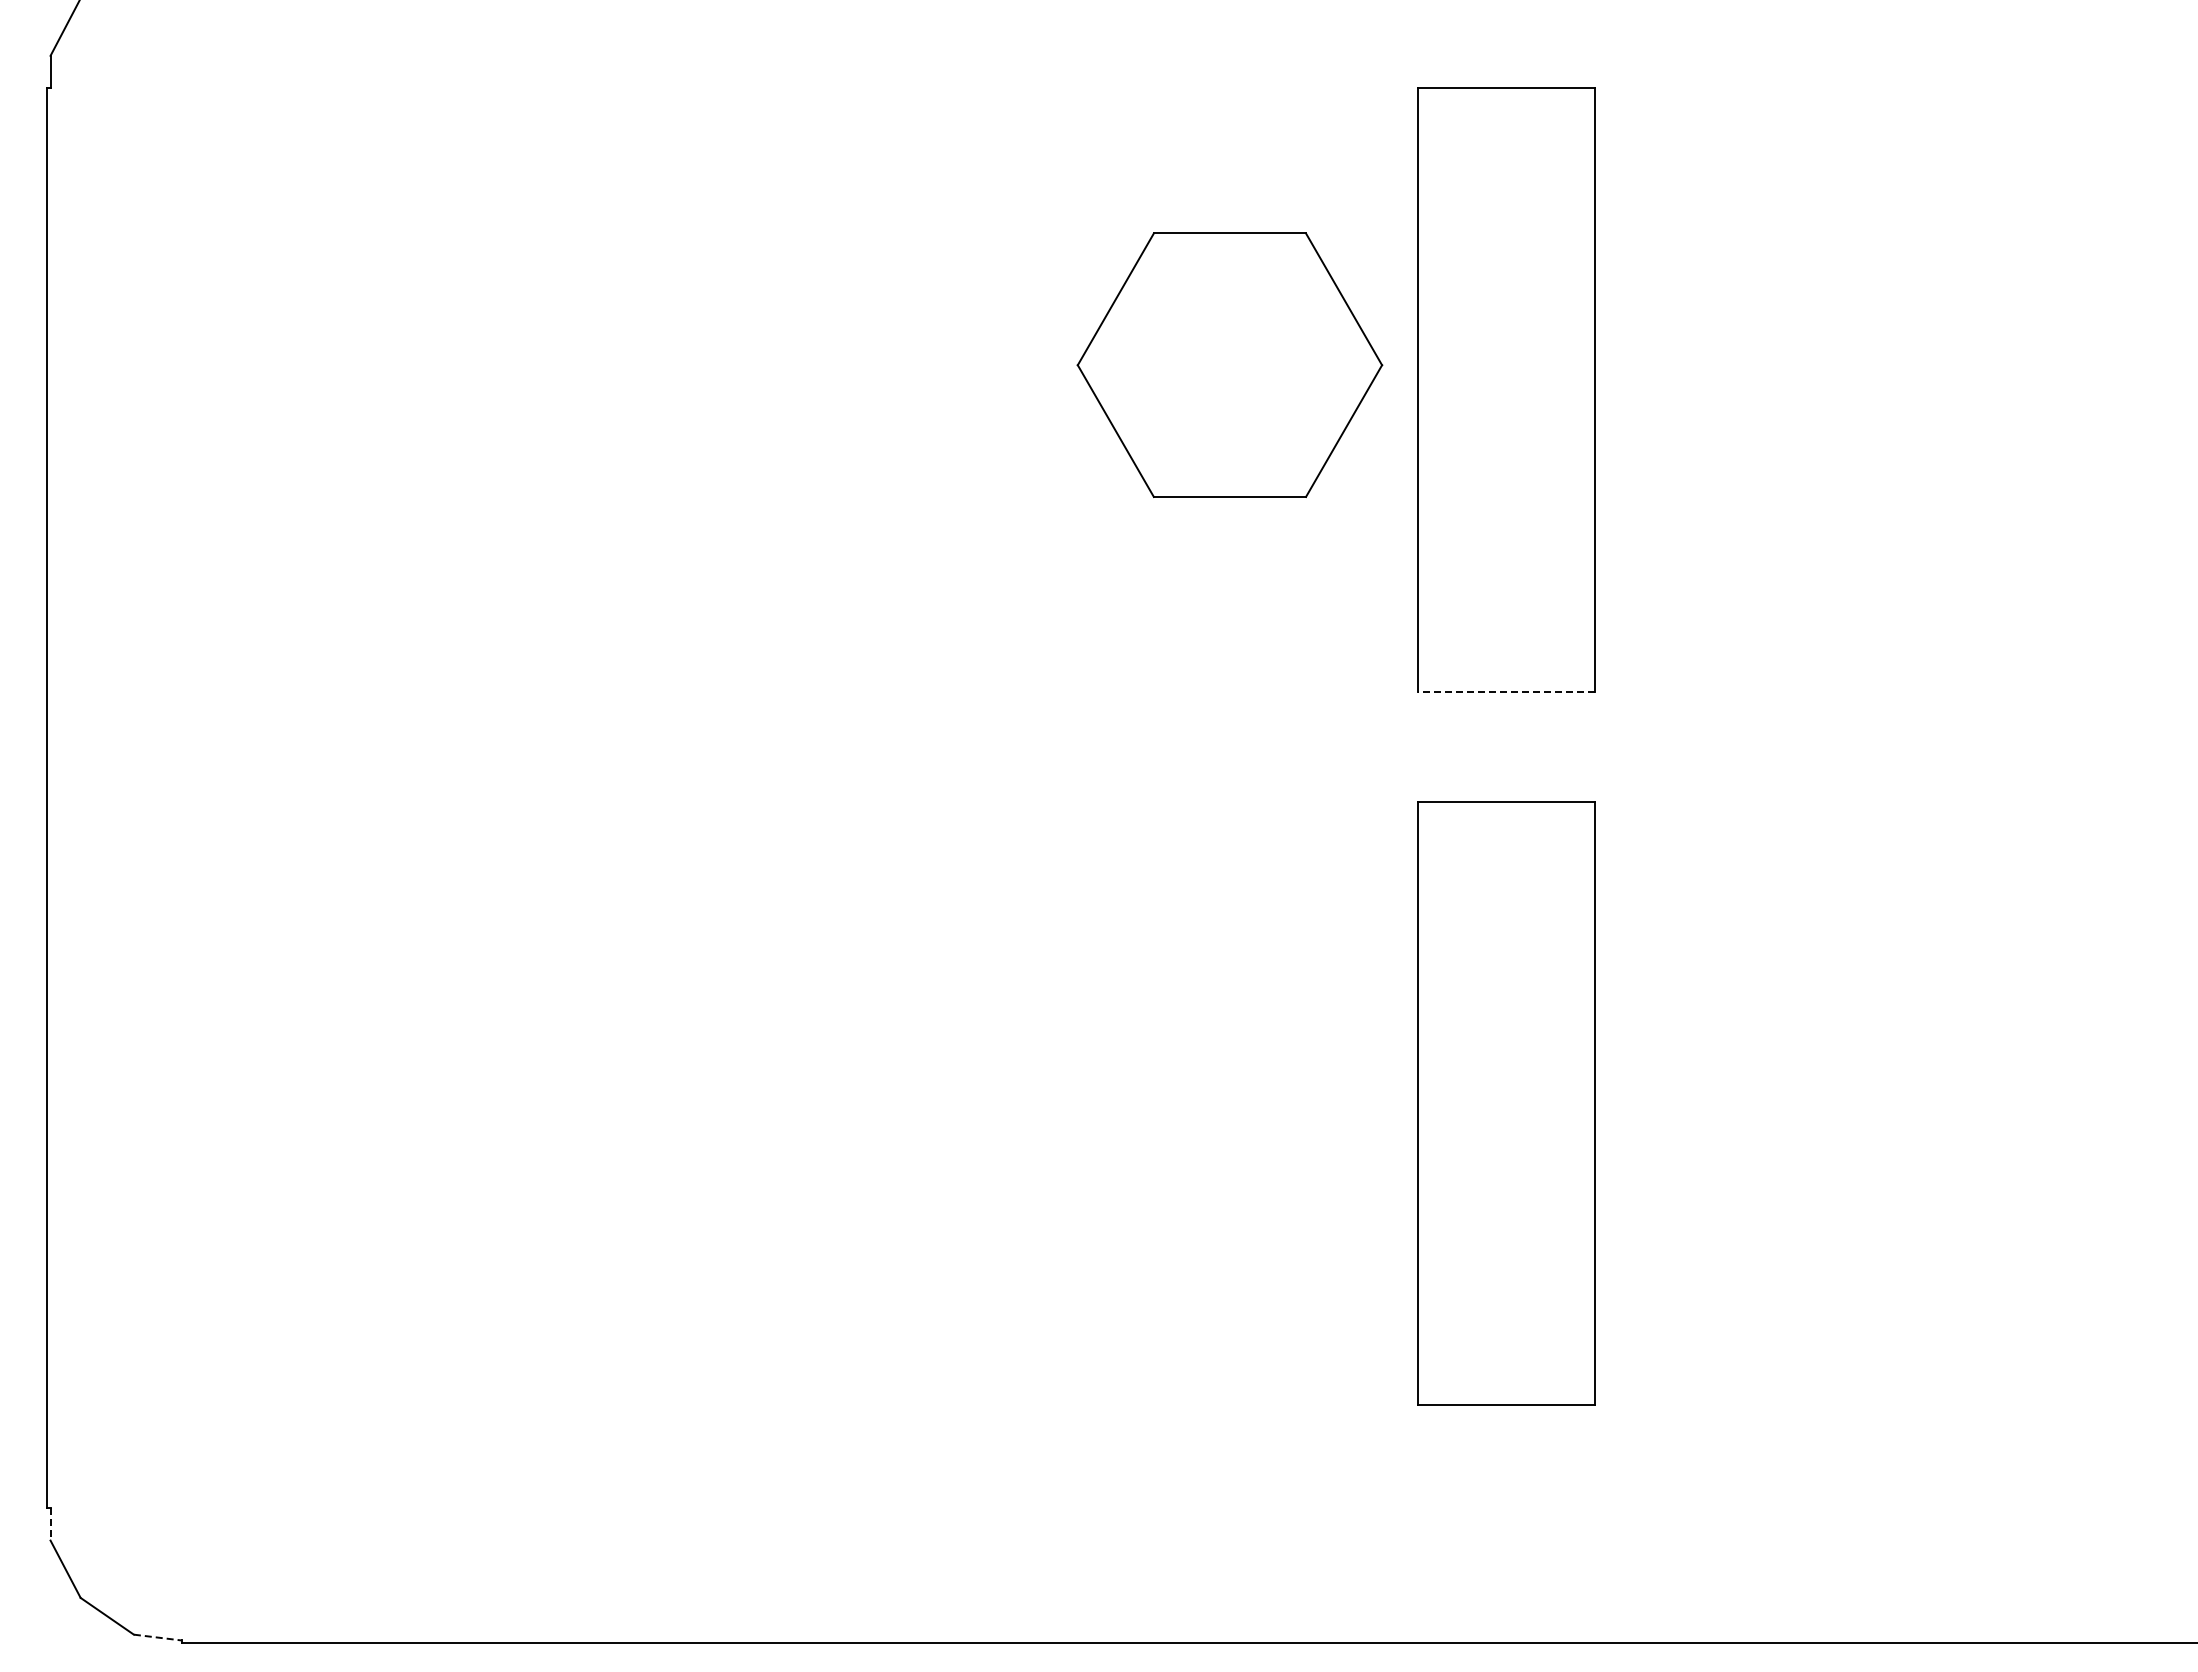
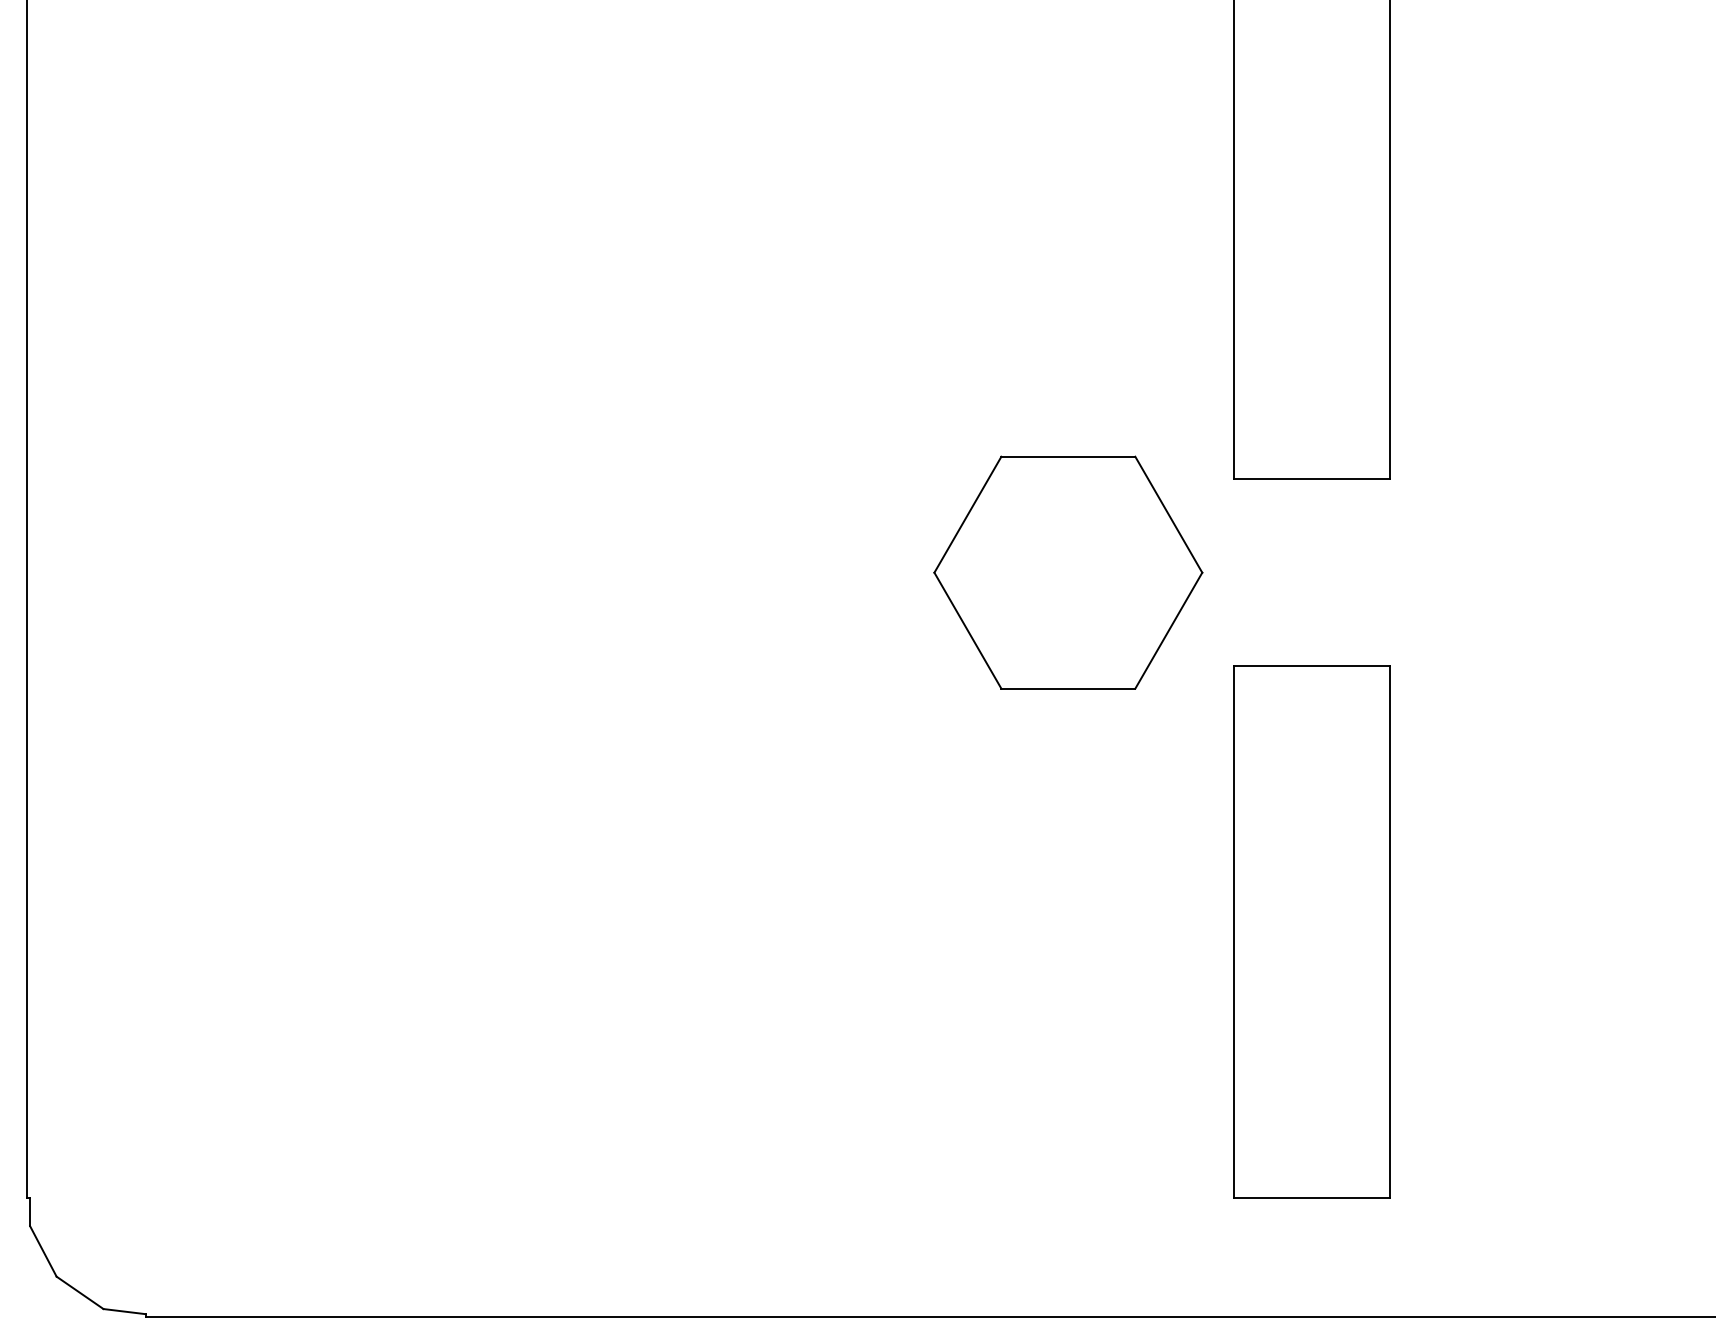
part: (1229, 364) -> (1067, 572), moved
line: (1506, 691) -> (1311, 478), dashed -> solid
part: (1506, 1103) -> (1311, 932), moved
line: (50, 1524) -> (30, 1212), dashed -> solid
line: (158, 1637) -> (125, 1311), dashed -> solid

